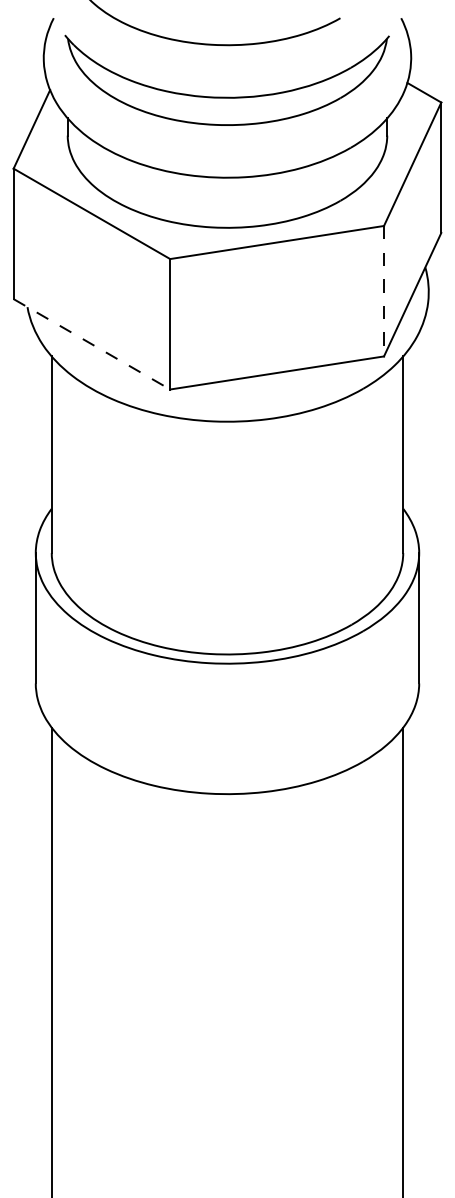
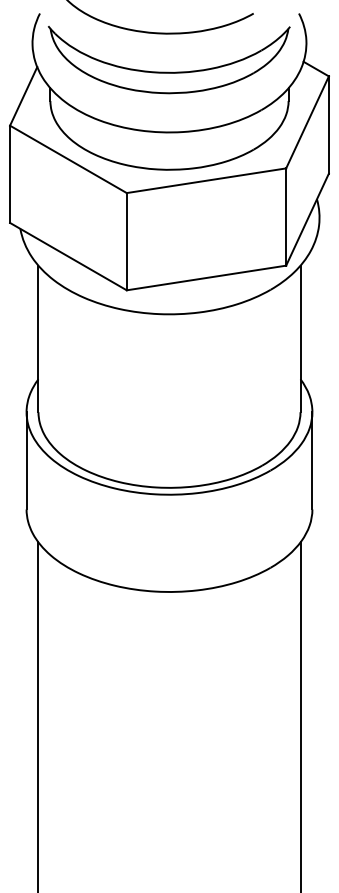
line: (384, 291) -> (286, 217), dashed -> solid
line: (92, 344) -> (68, 256), dashed -> solid

